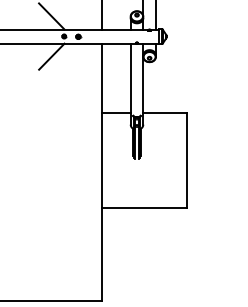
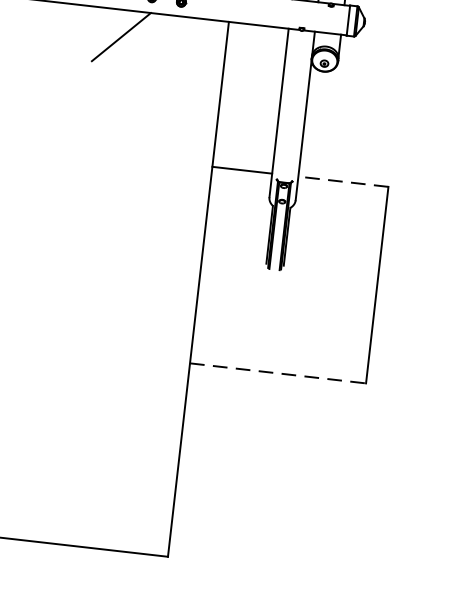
line: (164, 113) -> (342, 182), solid -> dashed
line: (144, 207) -> (278, 372), solid -> dashed

